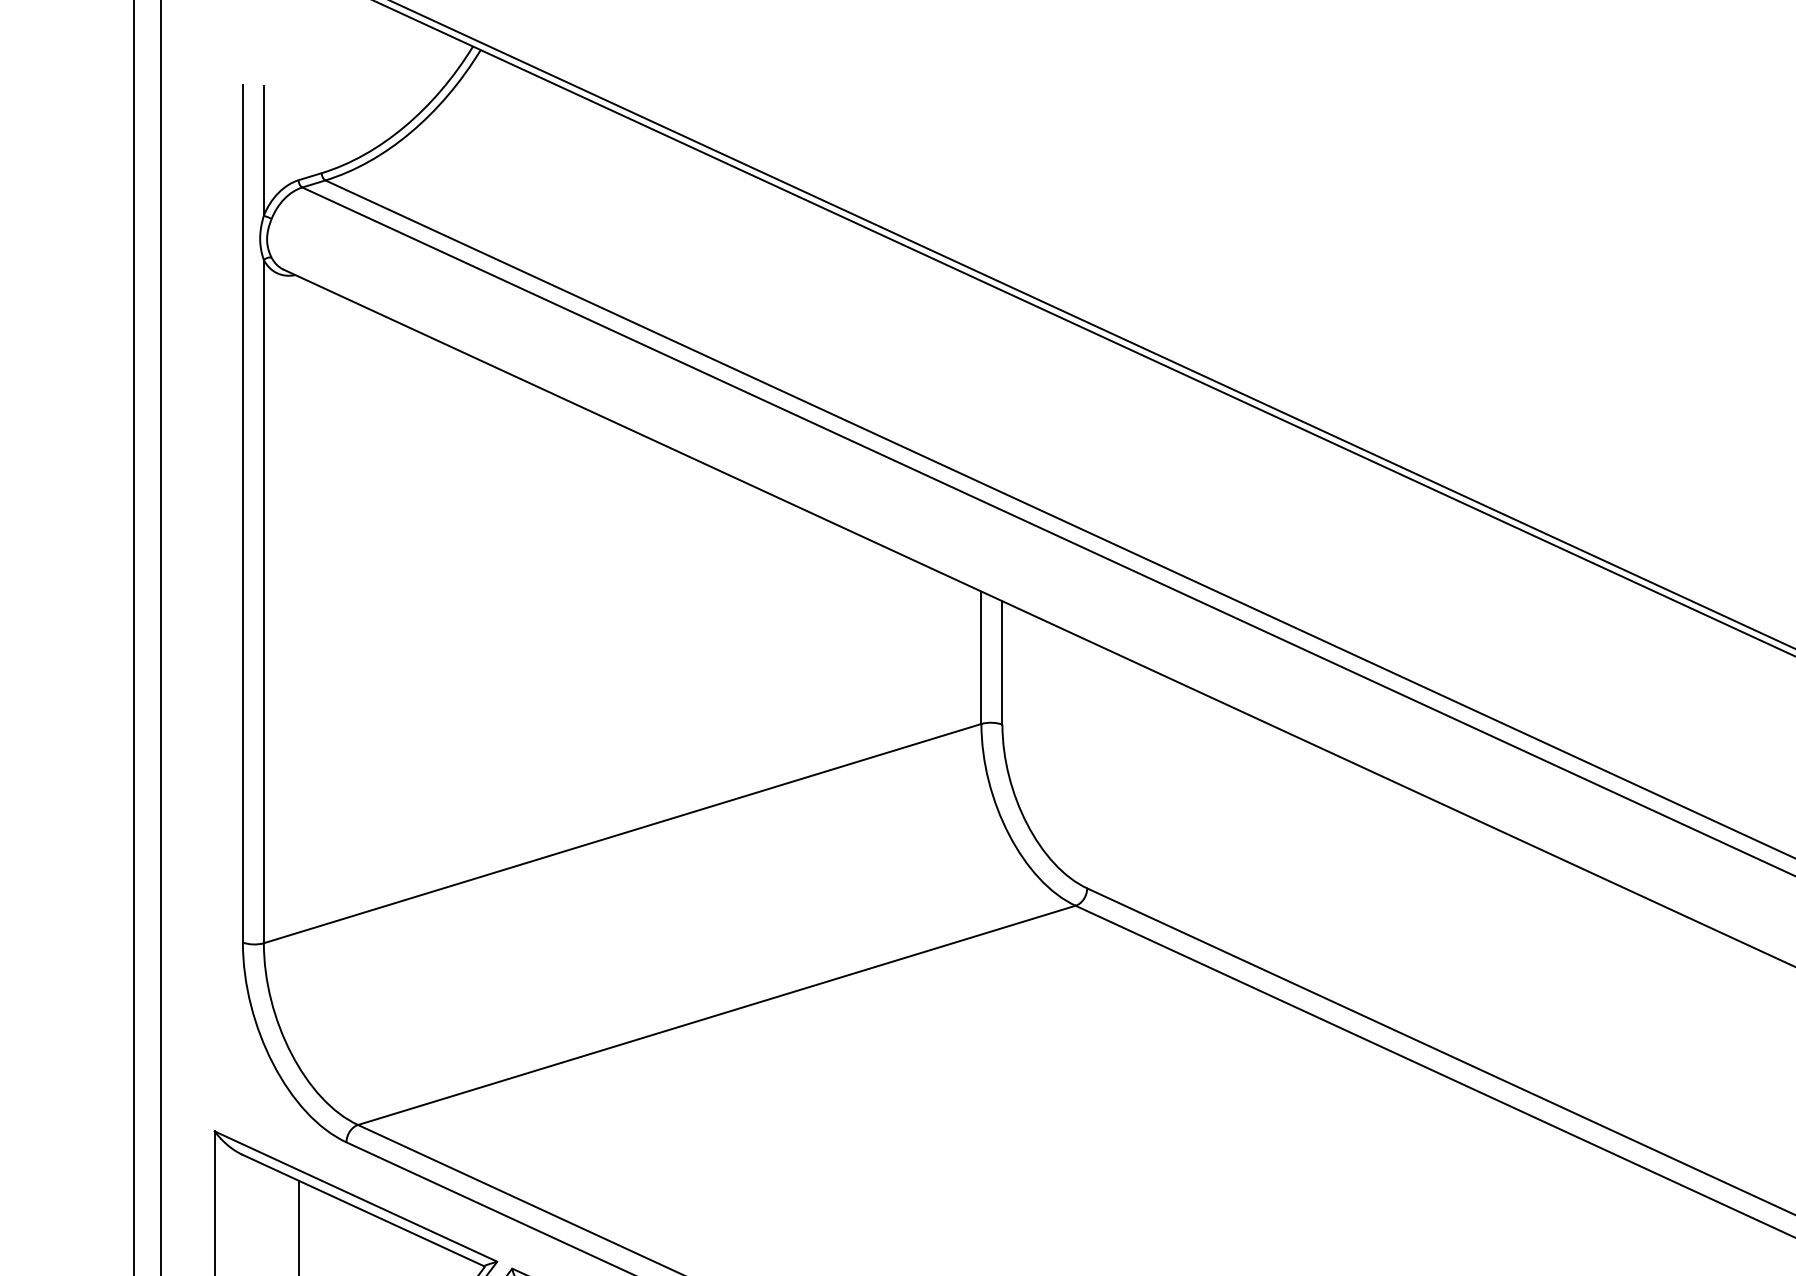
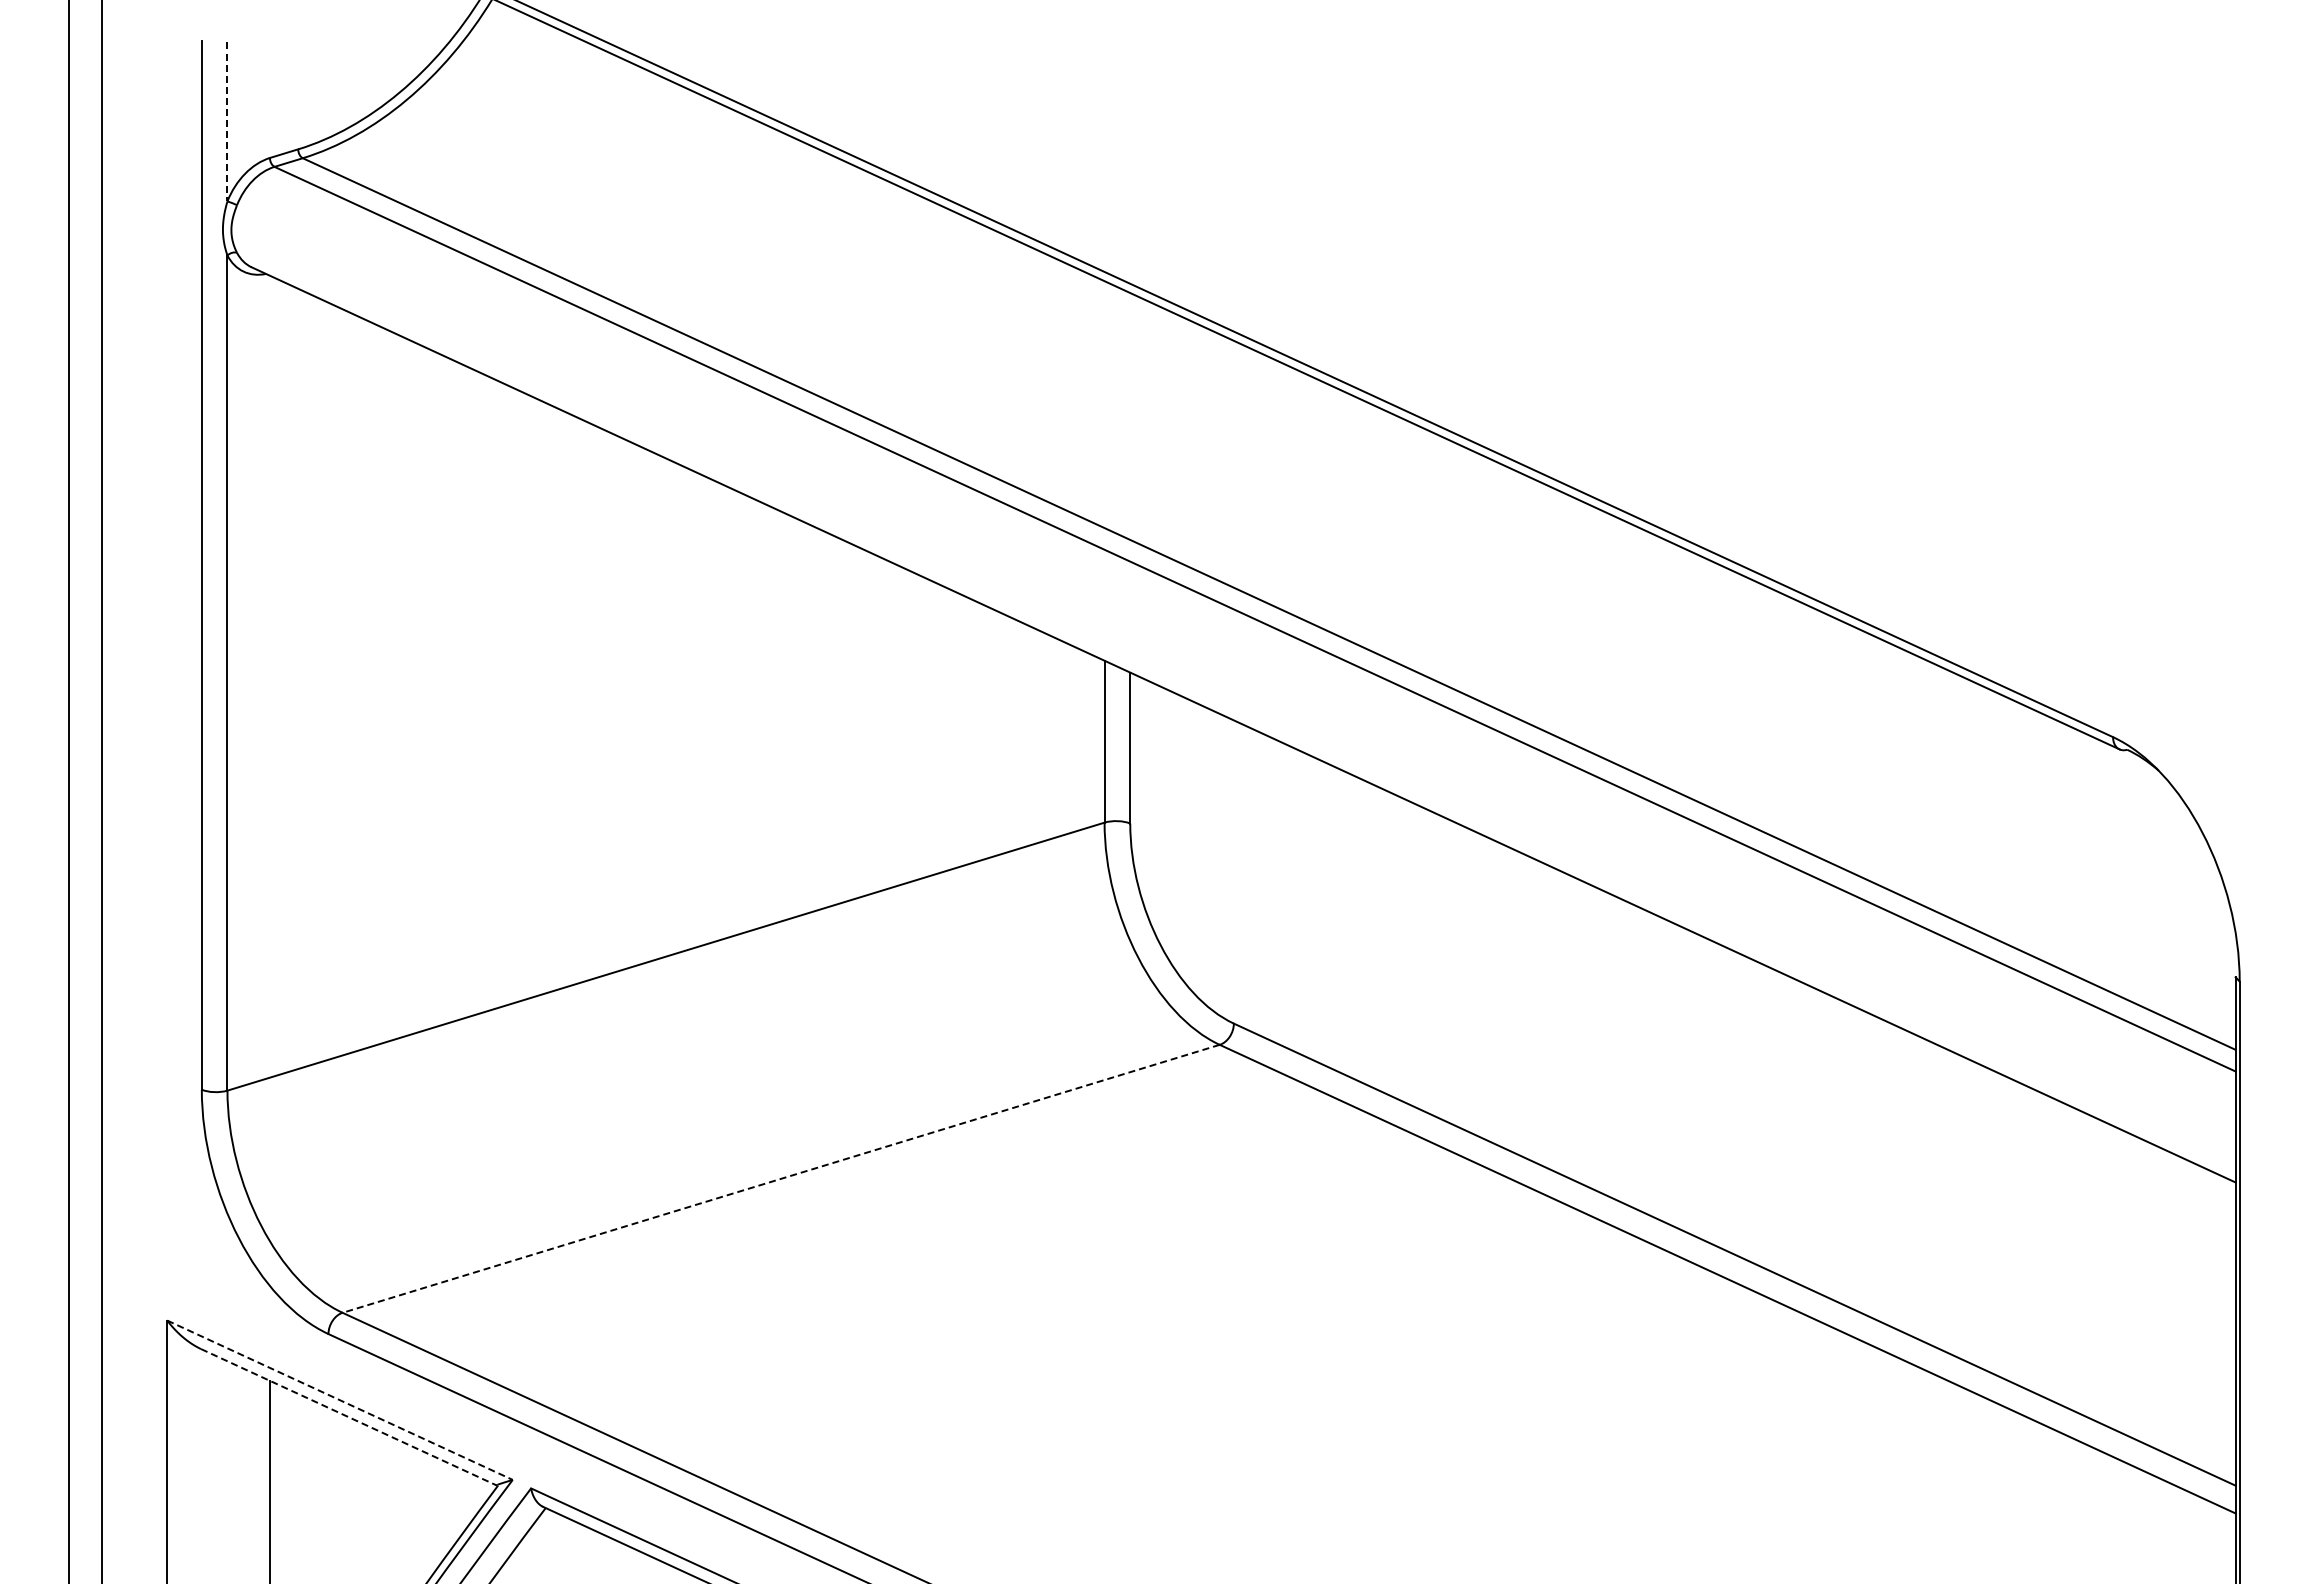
line: (263, 151) -> (227, 122), solid -> dashed
line: (717, 1015) -> (781, 1178), solid -> dashed
line: (356, 1196) -> (340, 1400), solid -> dashed
line: (363, 1210) -> (349, 1417), solid -> dashed

